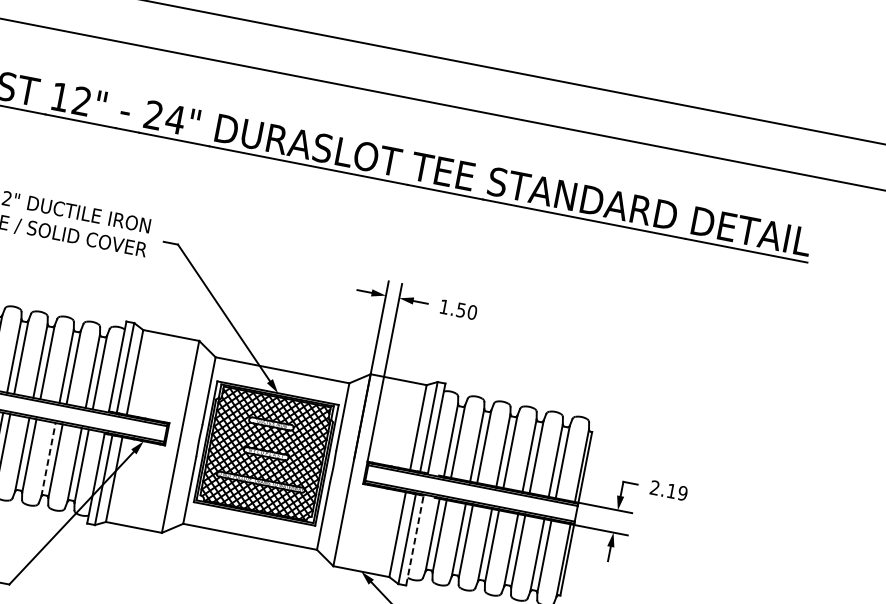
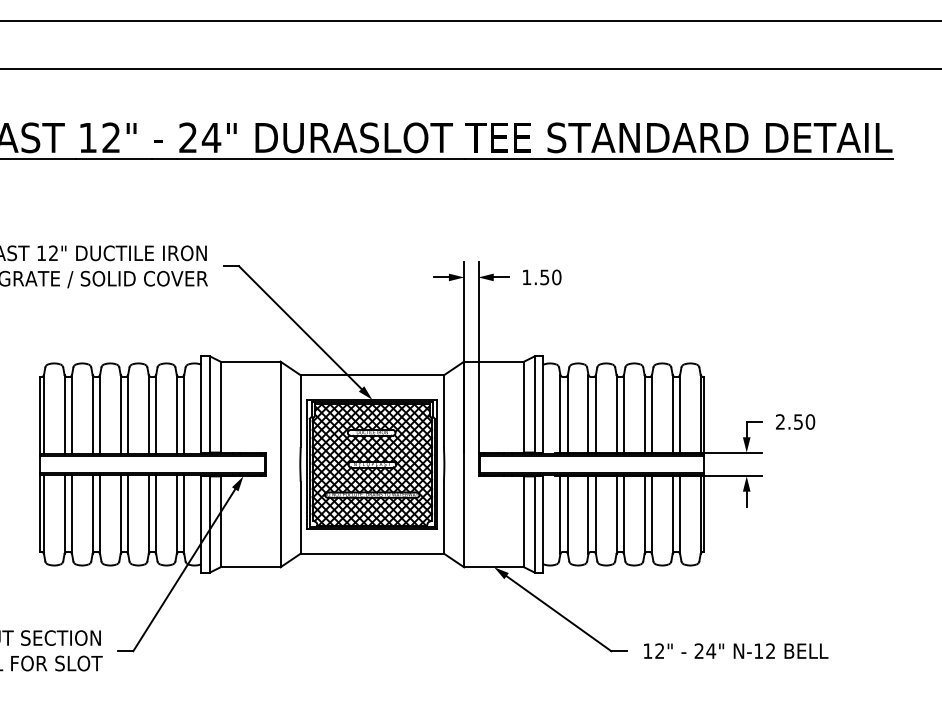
line: (48, 459) -> (148, 514), dashed -> solid
text: (677, 491) -> (804, 421), 2.19 -> 2.50
line: (415, 540) -> (543, 524), dashed -> solid

